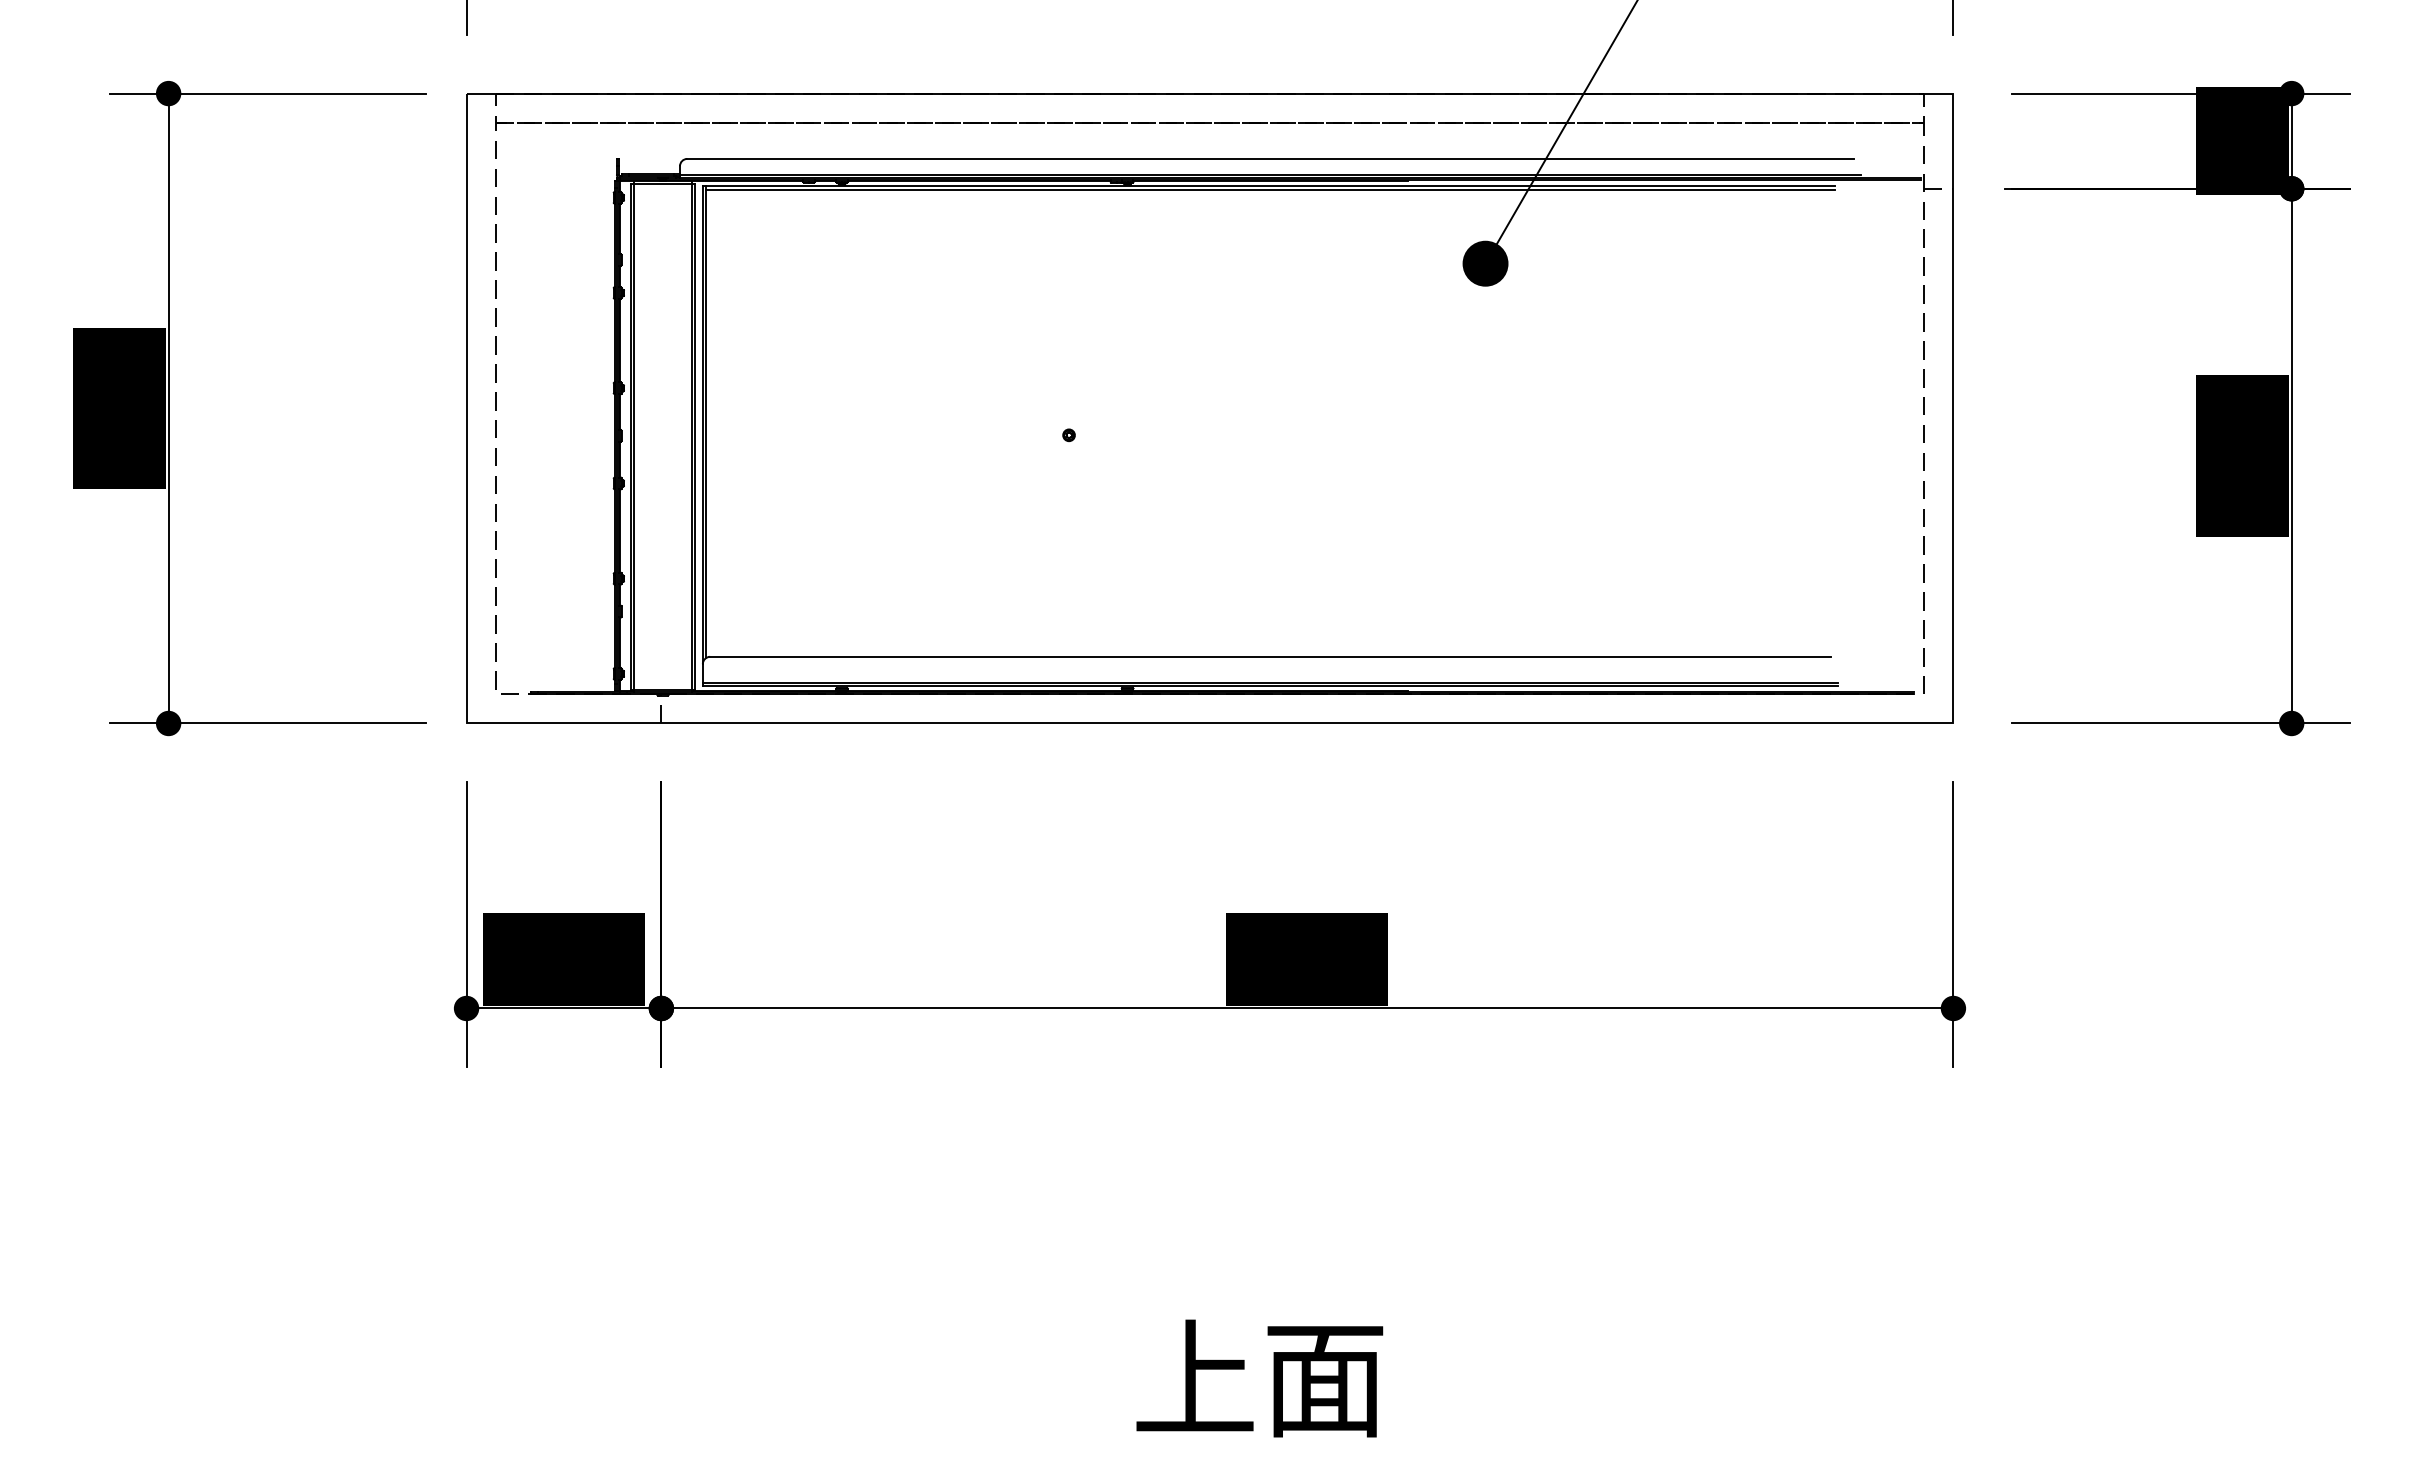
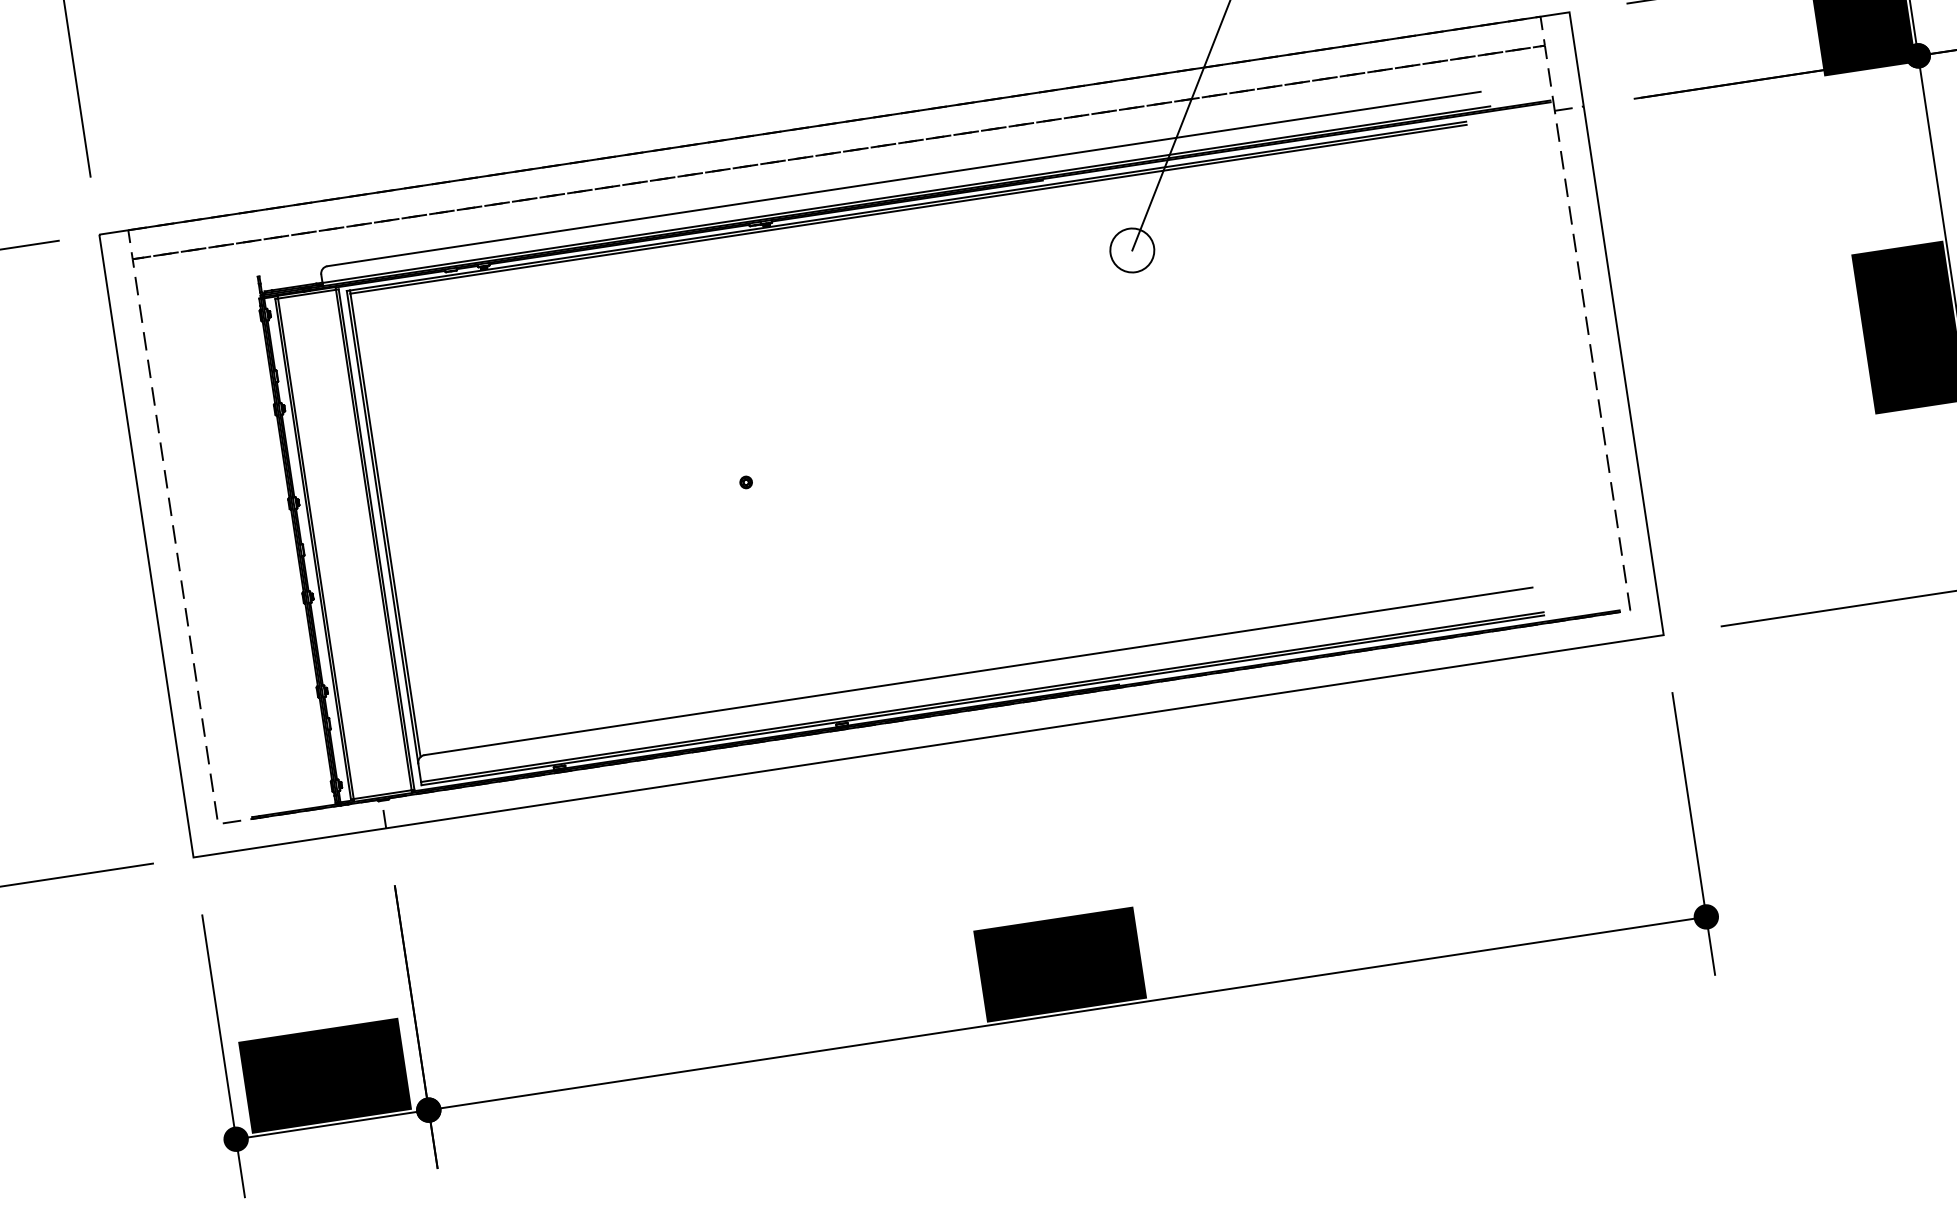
fill: (1485, 263) -> (1132, 250), removed

